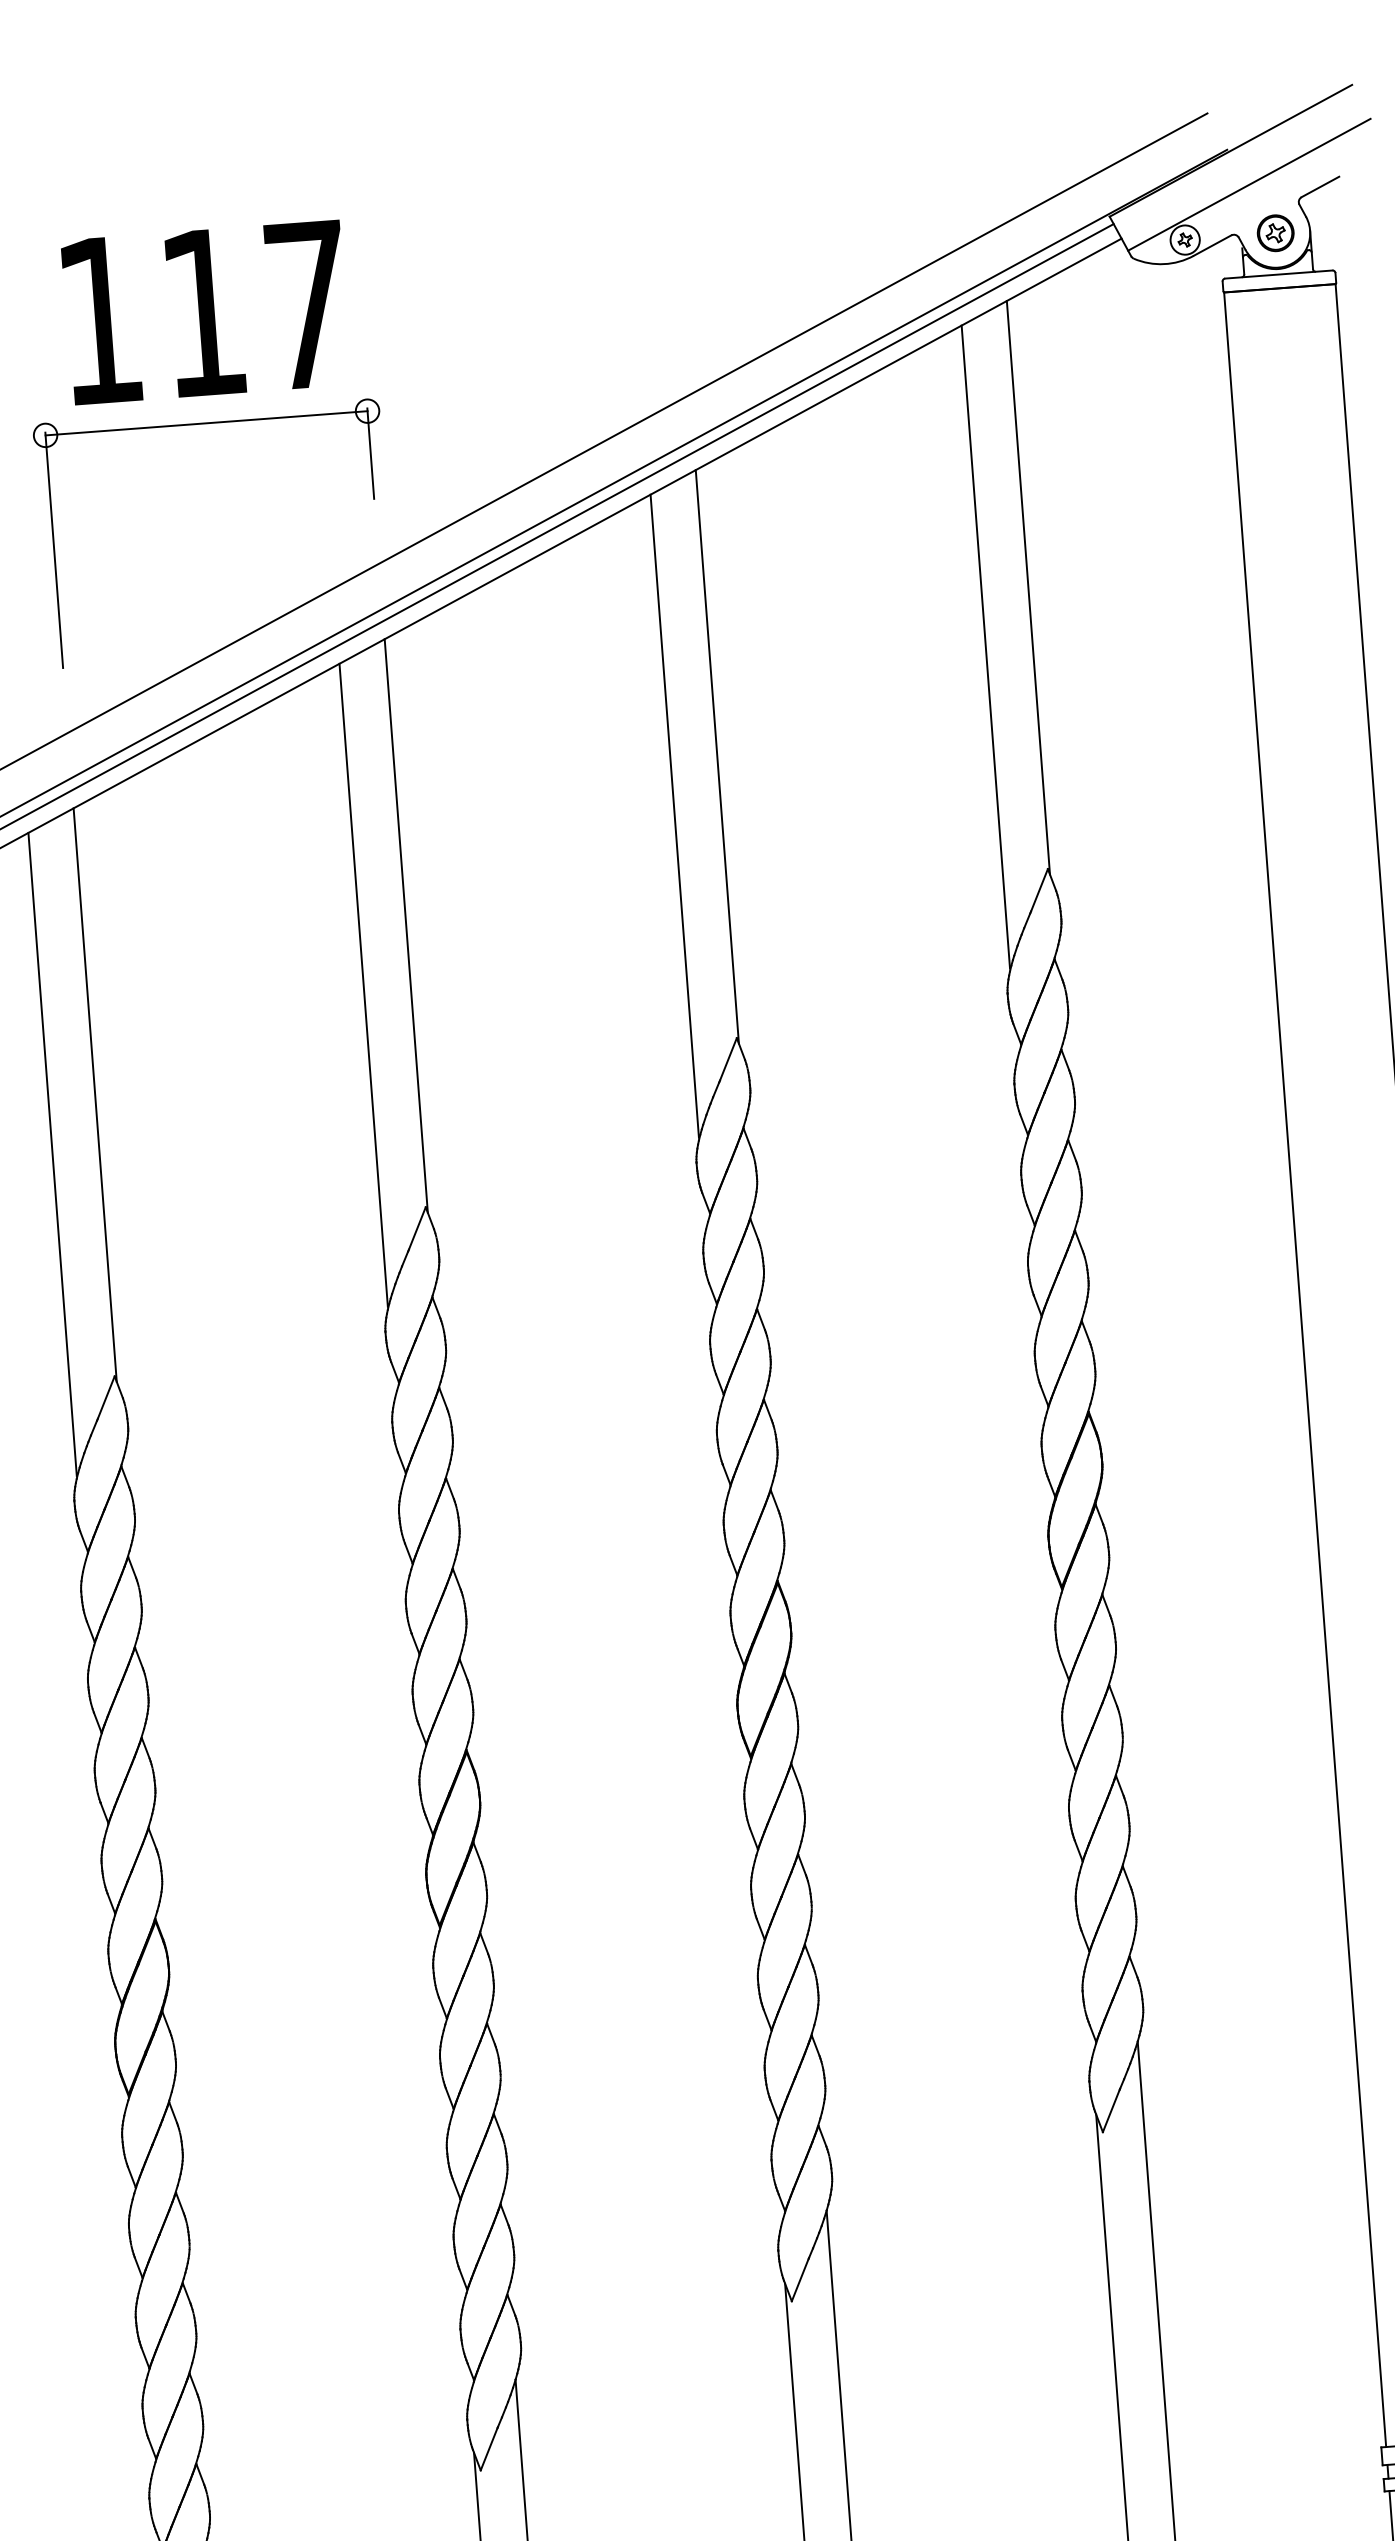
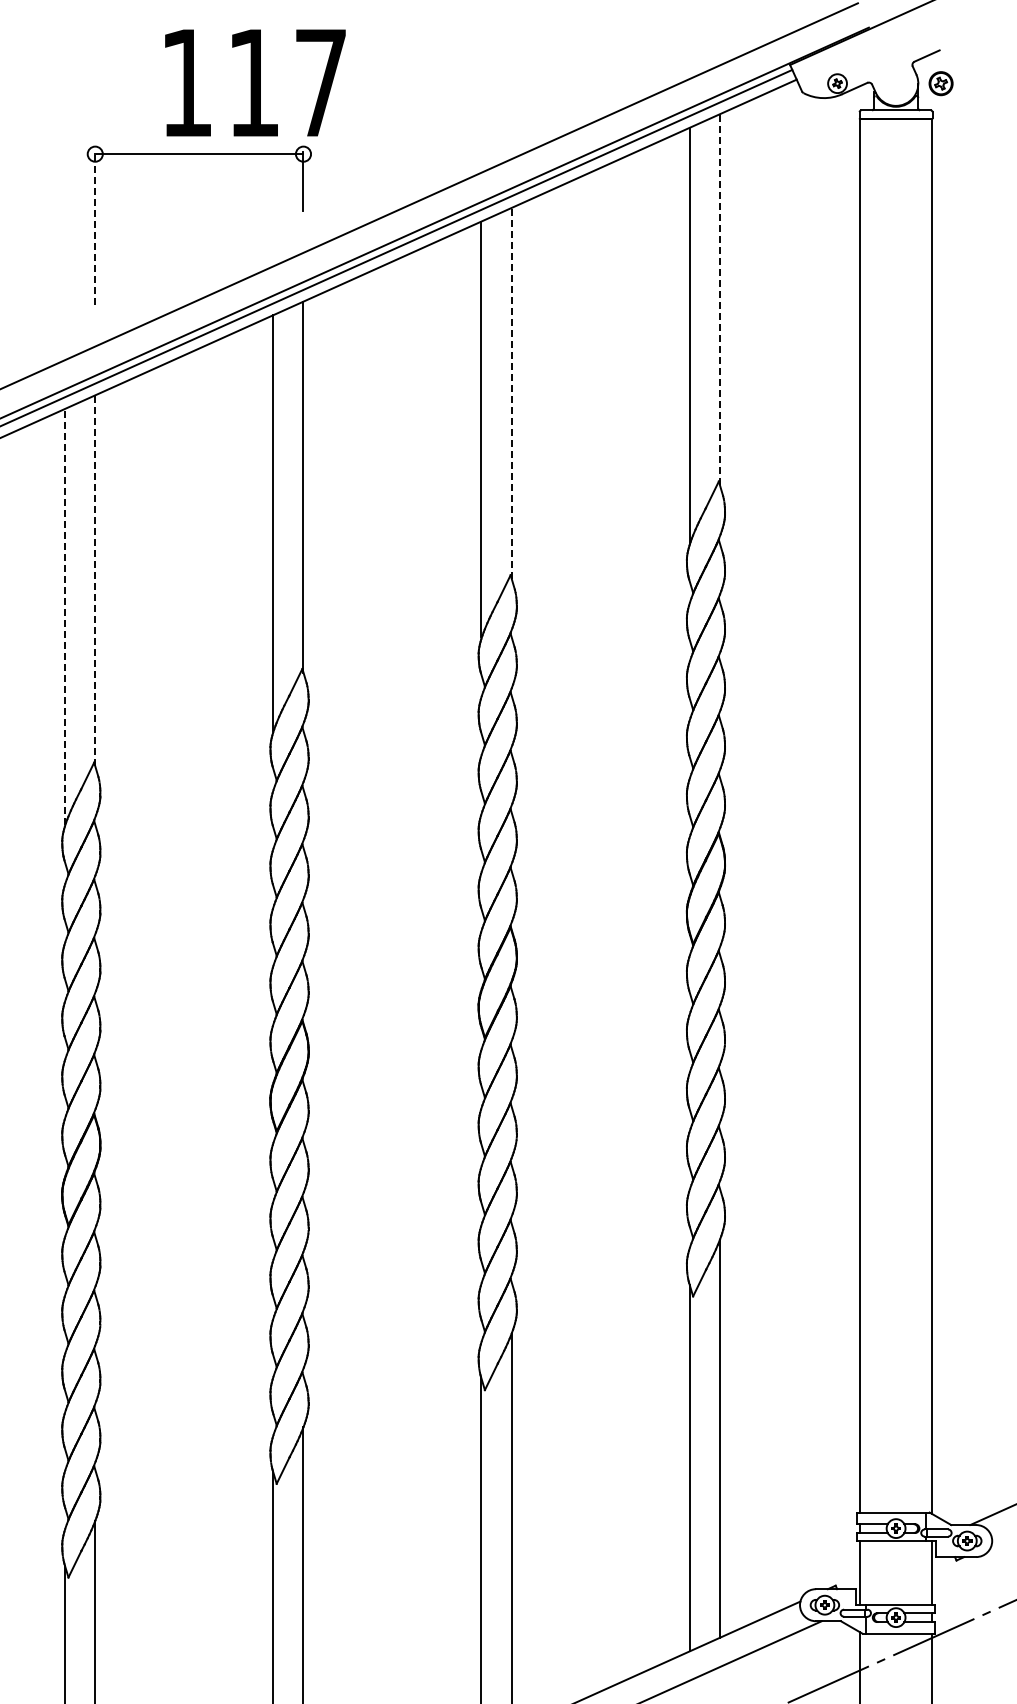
line: (1249, 183) -> (881, 50), removed
part: (1274, 233) -> (940, 83), moved
text: (206, 311) -> (255, 82), moved
line: (54, 550) -> (95, 228), solid -> dashed
line: (1027, 587) -> (719, 299), solid -> dashed
line: (716, 755) -> (511, 392), solid -> dashed
line: (95, 1094) -> (95, 580), solid -> dashed
line: (53, 1153) -> (65, 616), solid -> dashed

